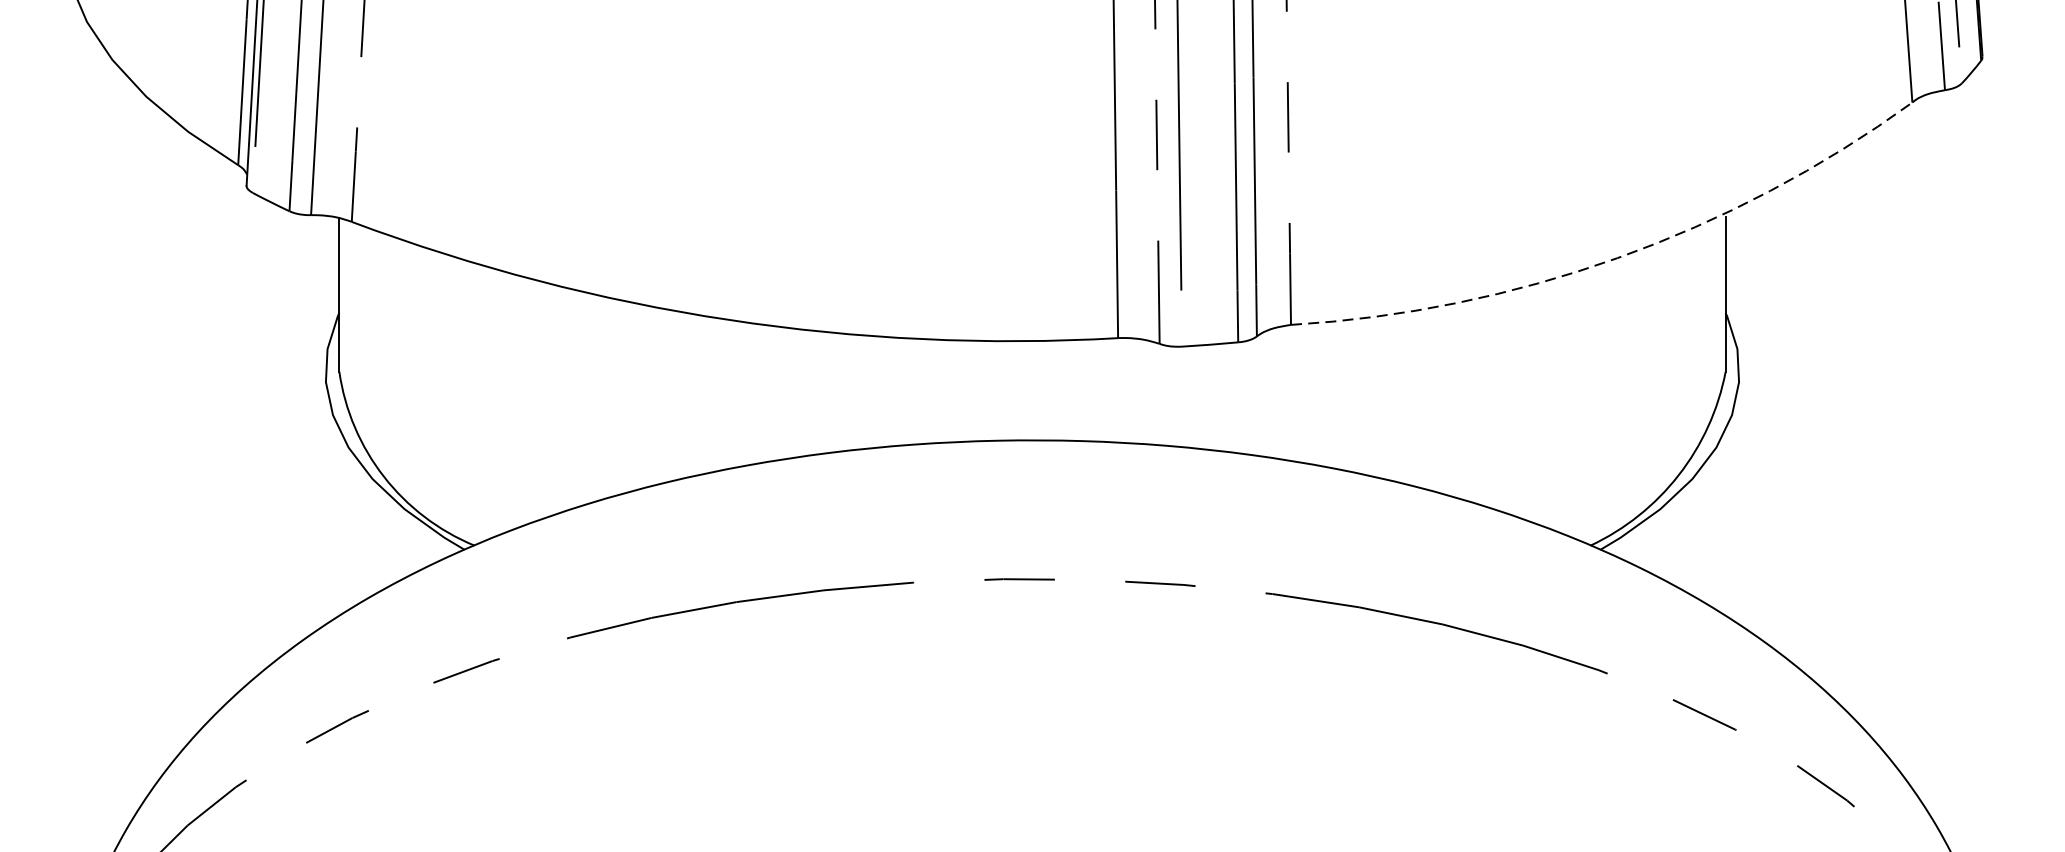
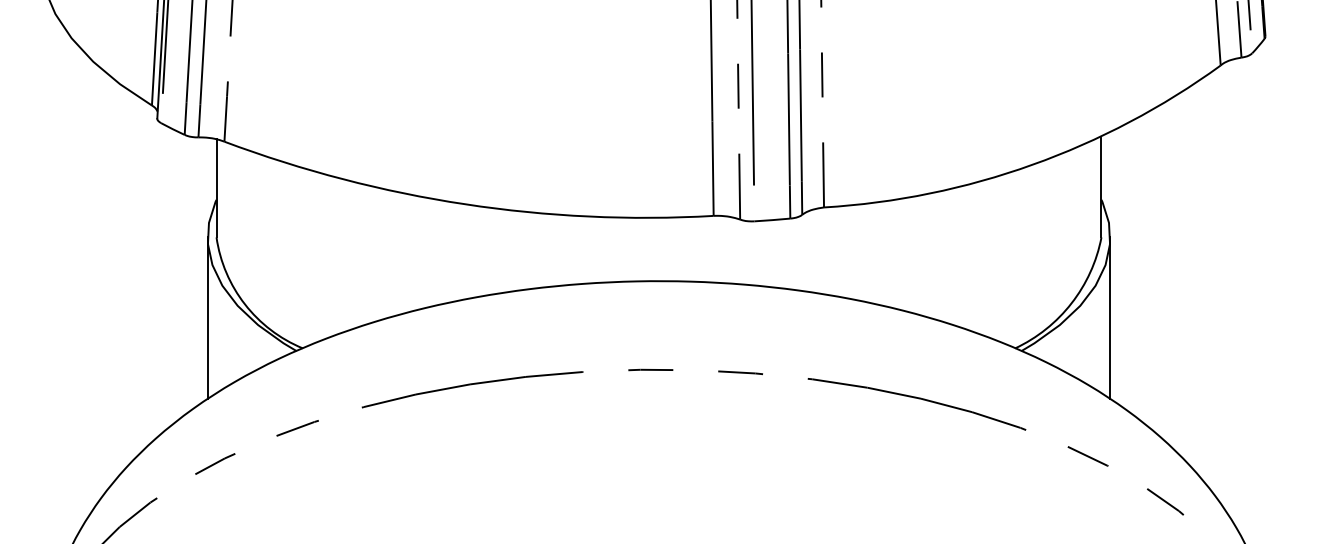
arc: (1617, 257) -> (1032, 164), dashed -> solid
line: (325, 498) -> (207, 318), added
line: (1739, 498) -> (1110, 318), added

